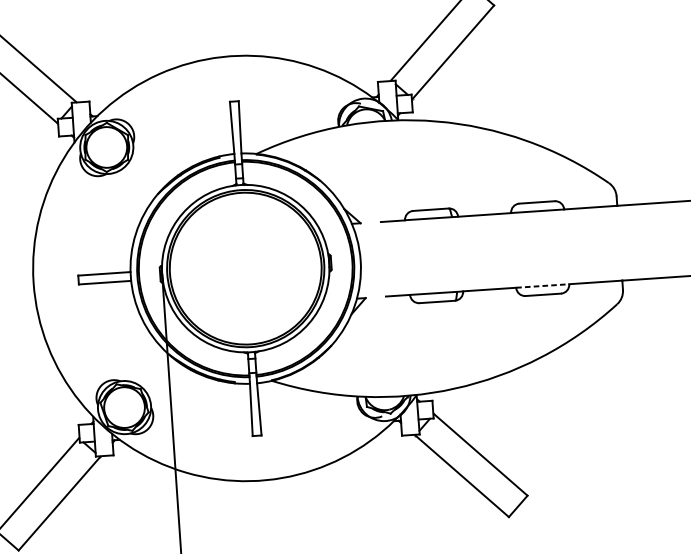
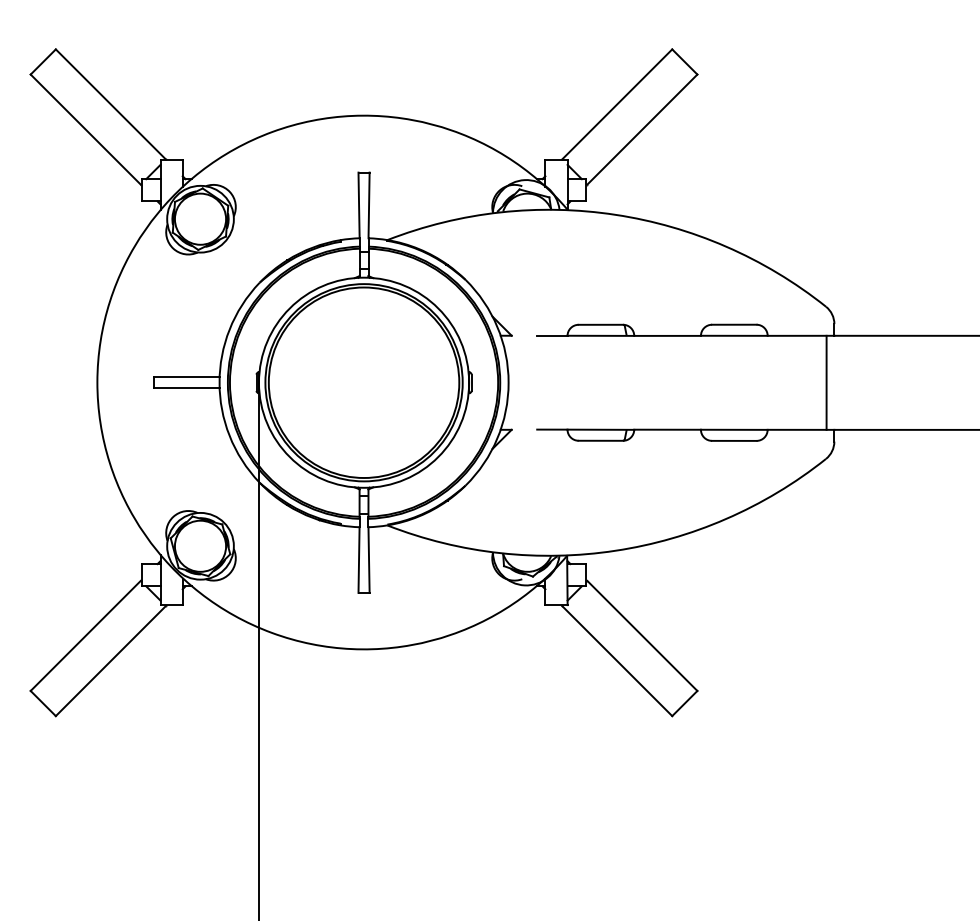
line: (613, 243) -> (826, 382), added
line: (542, 285) -> (734, 429), dashed -> solid

